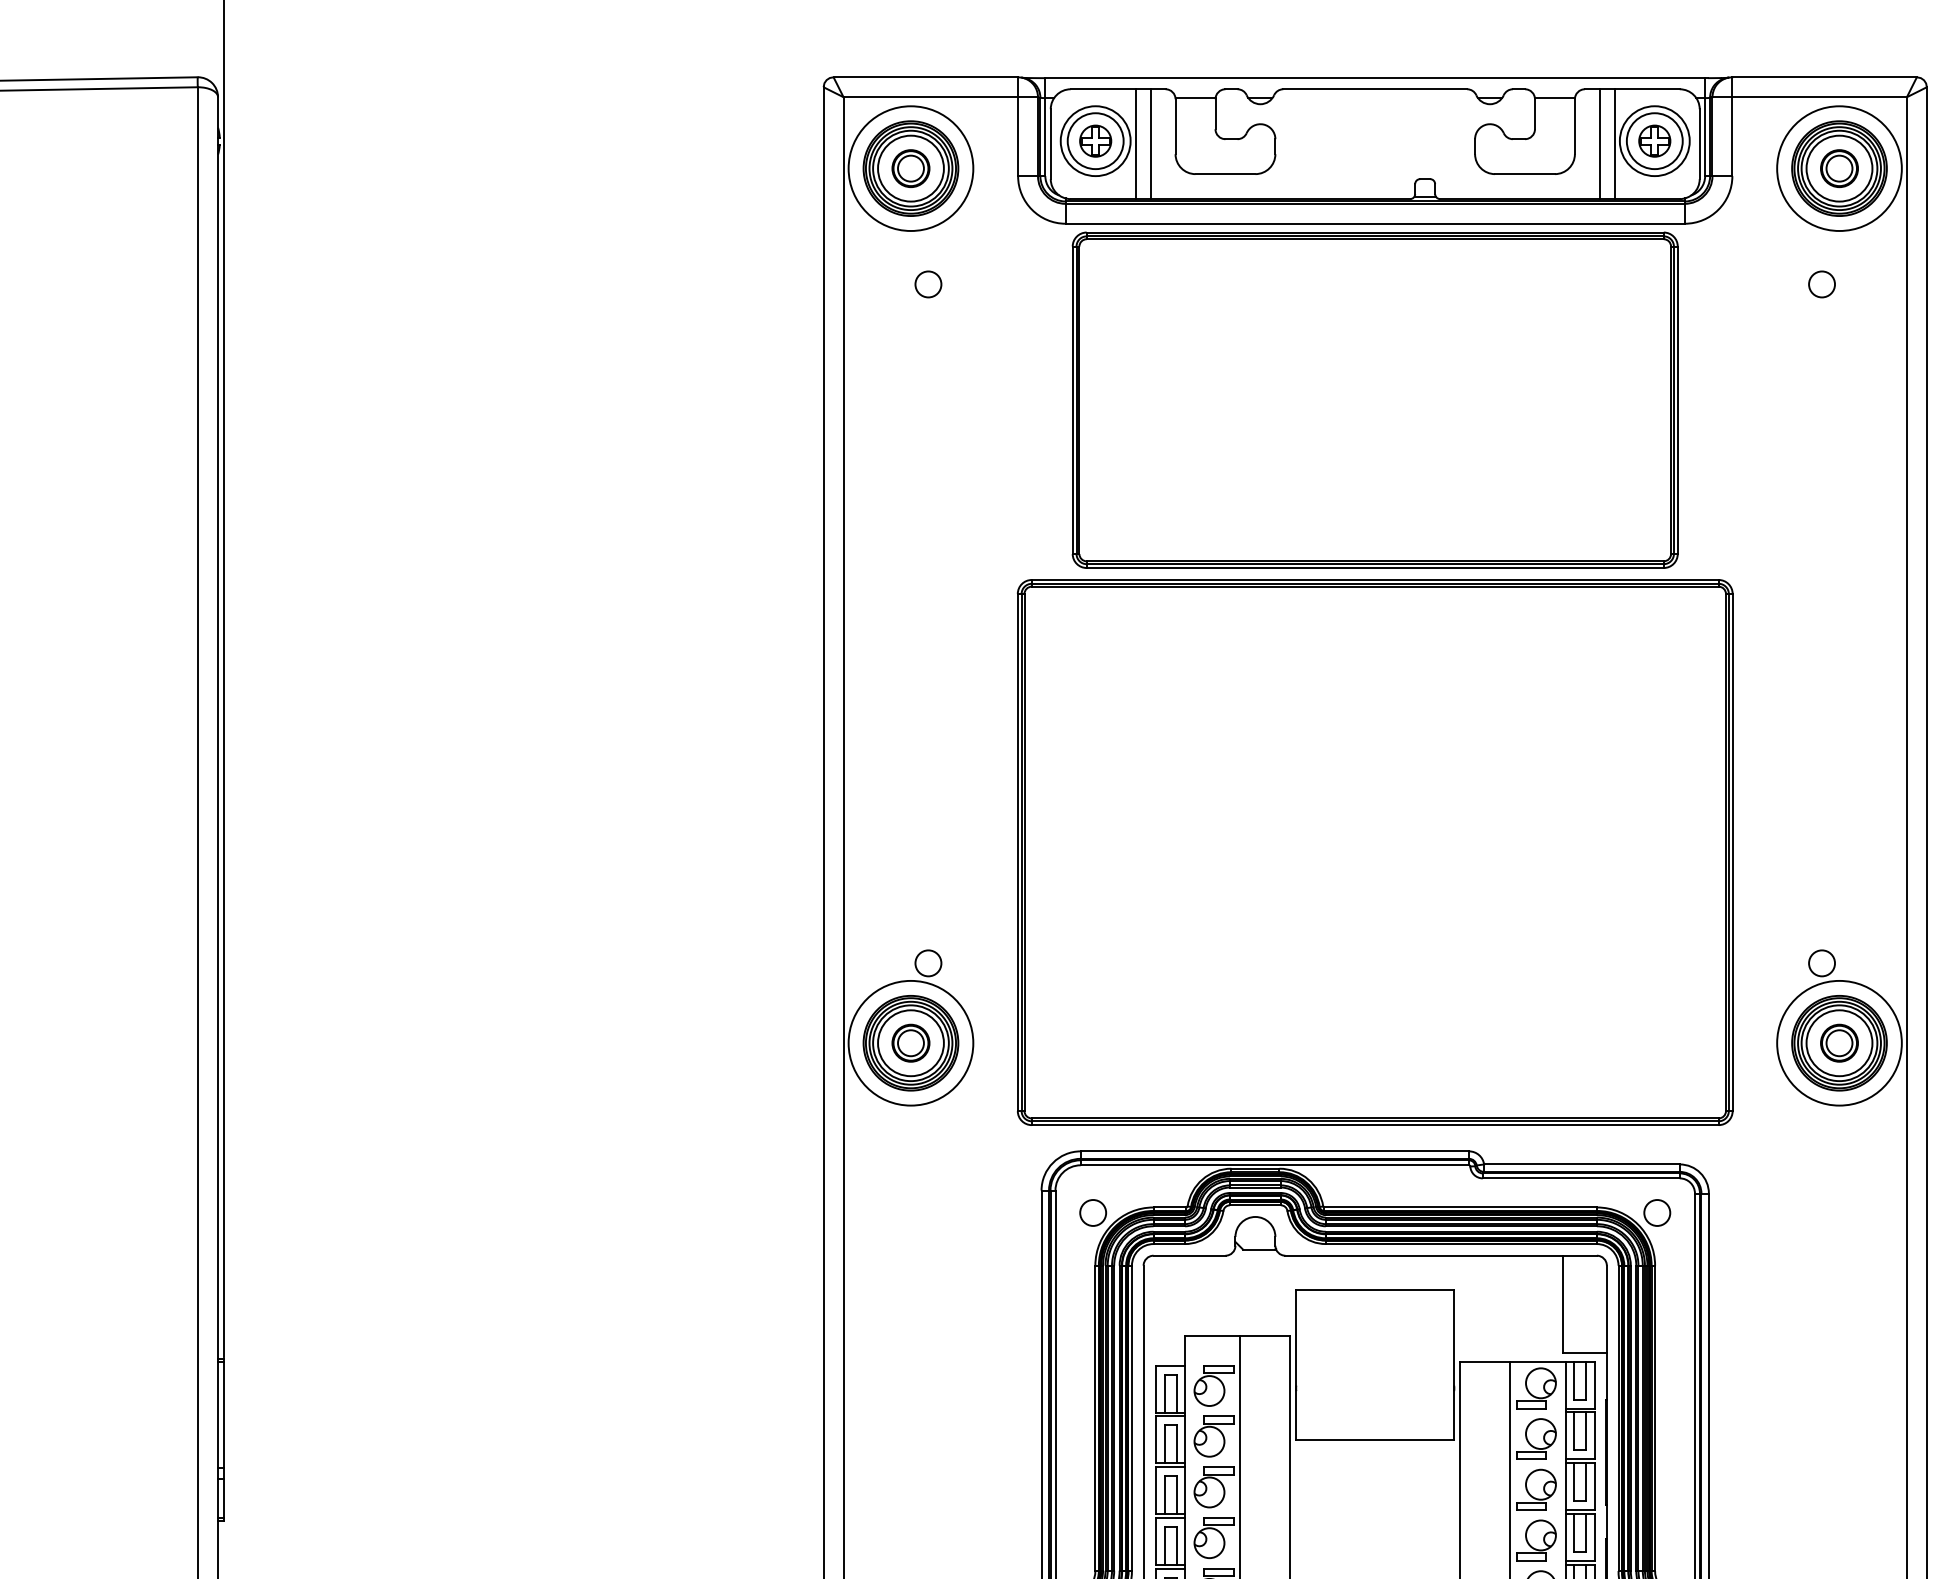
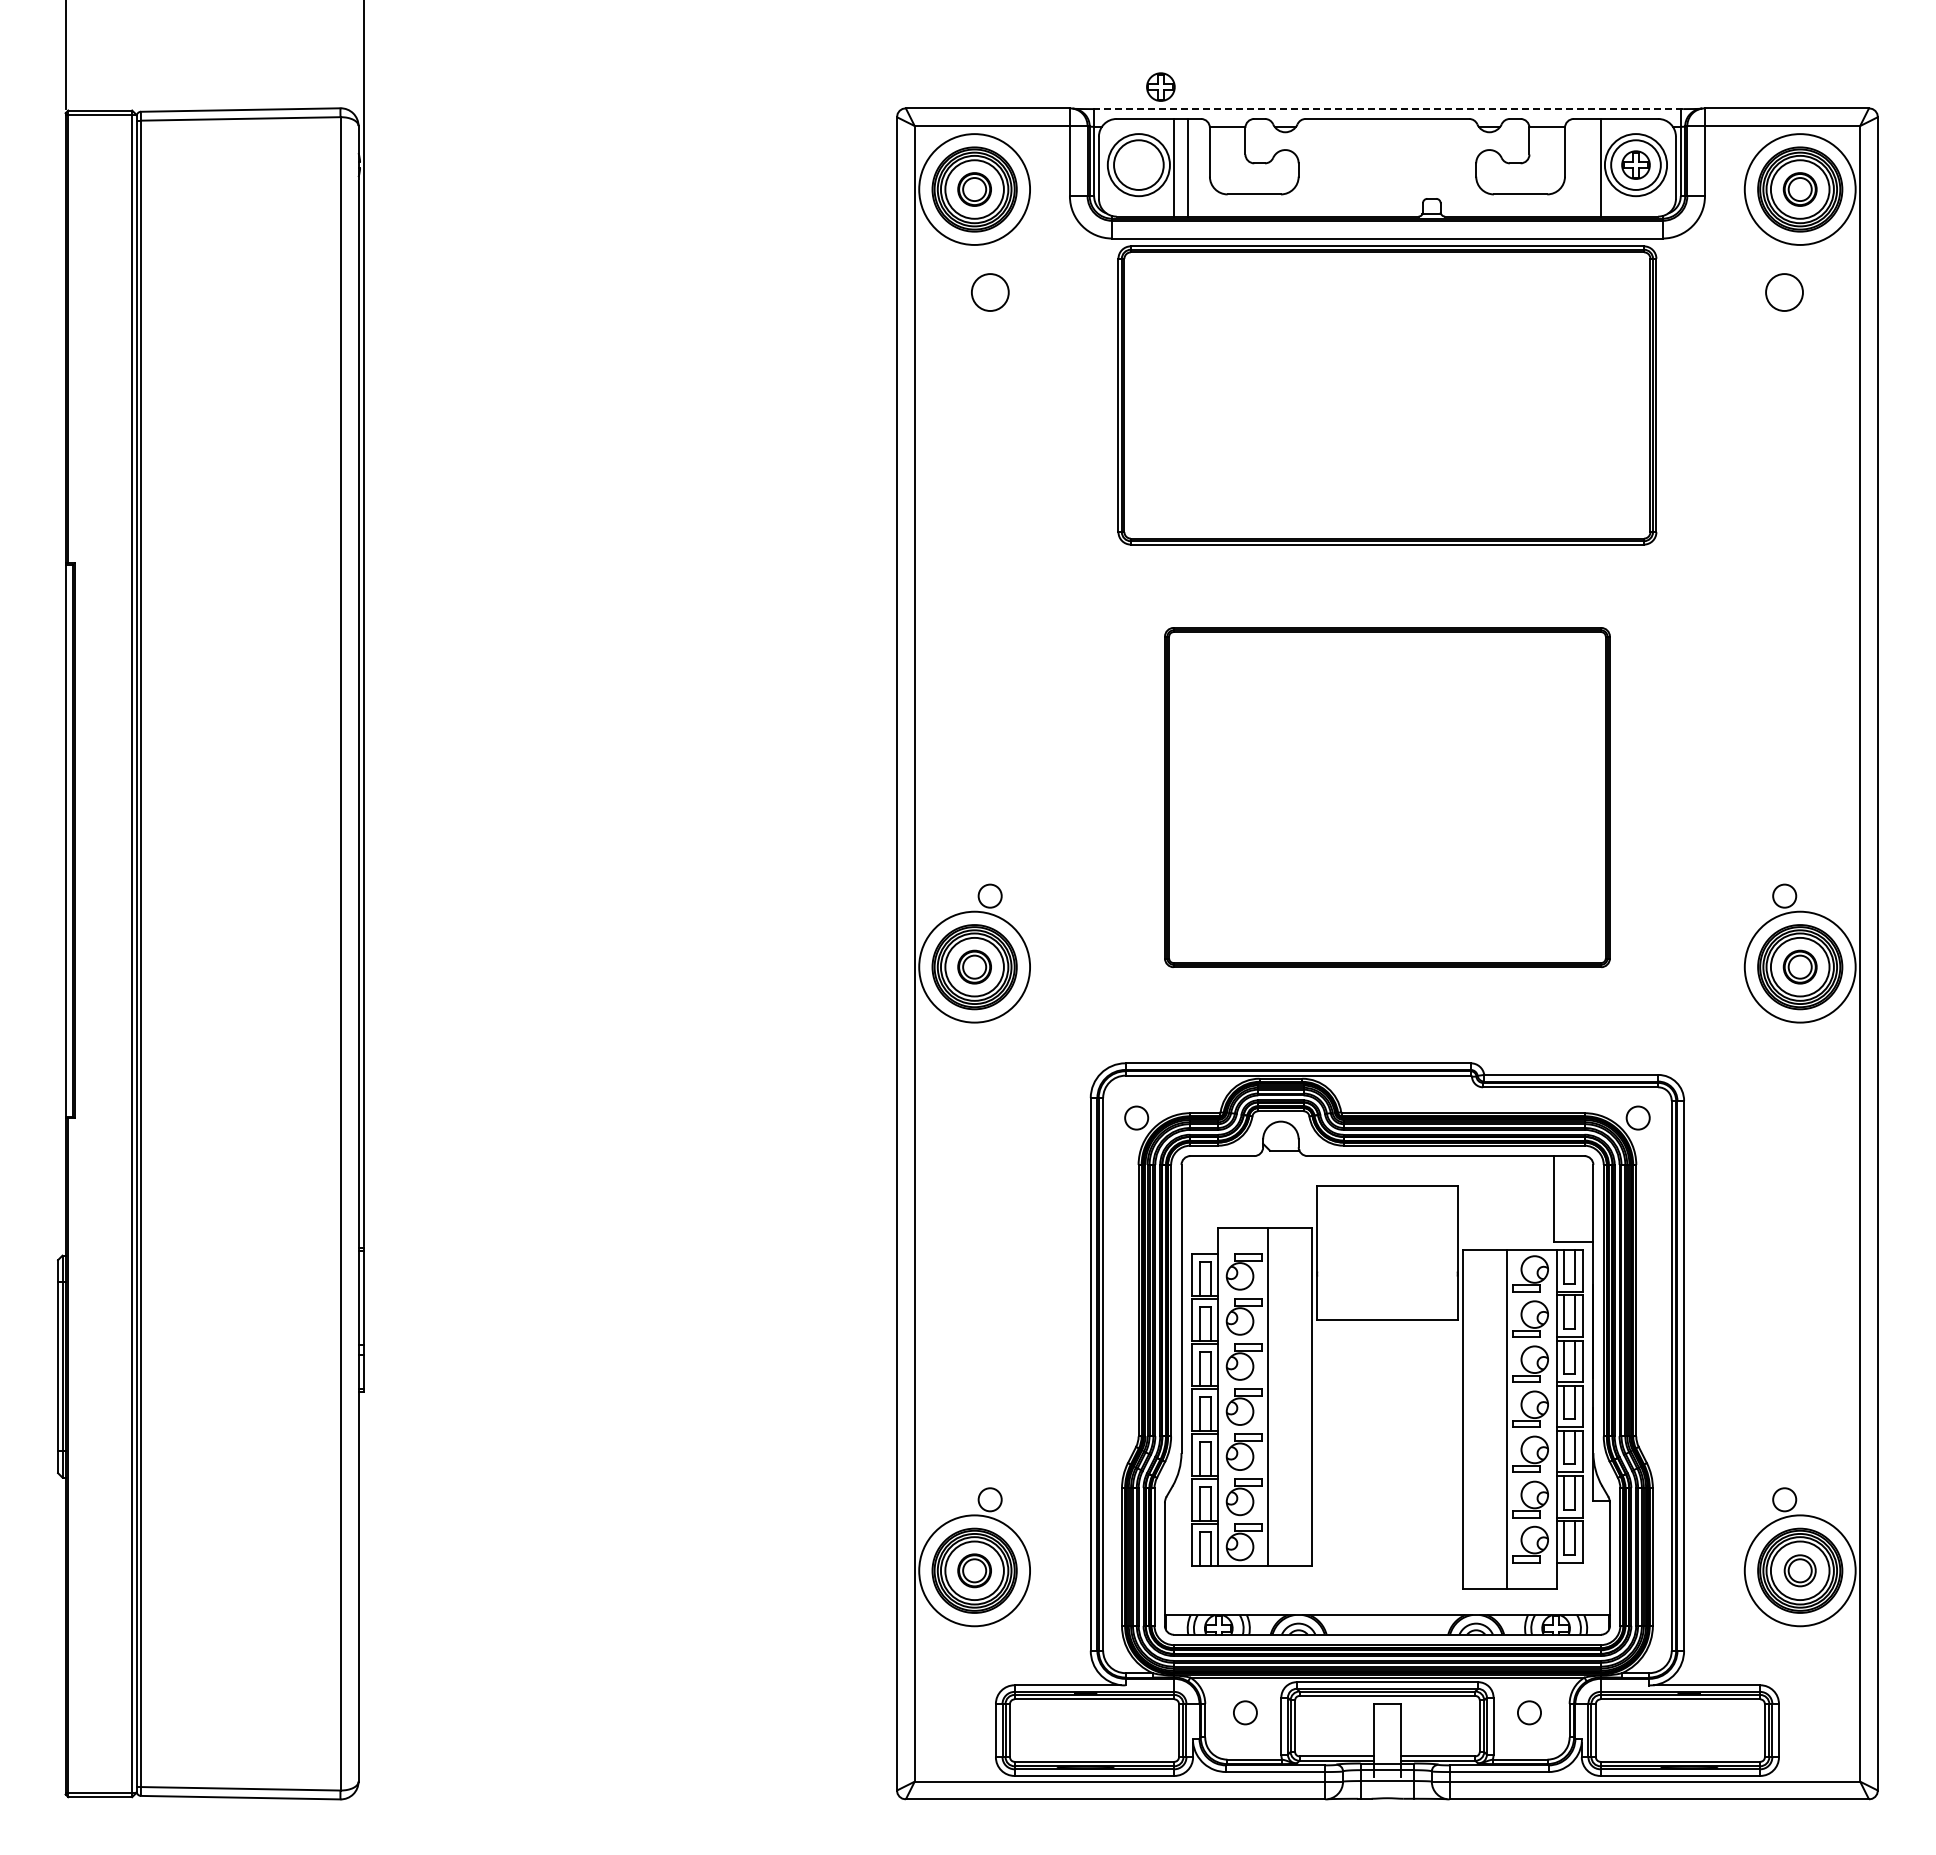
line: (1376, 78) -> (1388, 109), solid -> dashed
part: (1095, 140) -> (1160, 86), moved
line: (1600, 143) -> (1587, 167), removed
circle: (927, 284) -> (989, 292), size x1.6
circle: (1821, 284) -> (1784, 292), size x1.6
part: (1375, 852) -> (1387, 797), size x0.7

